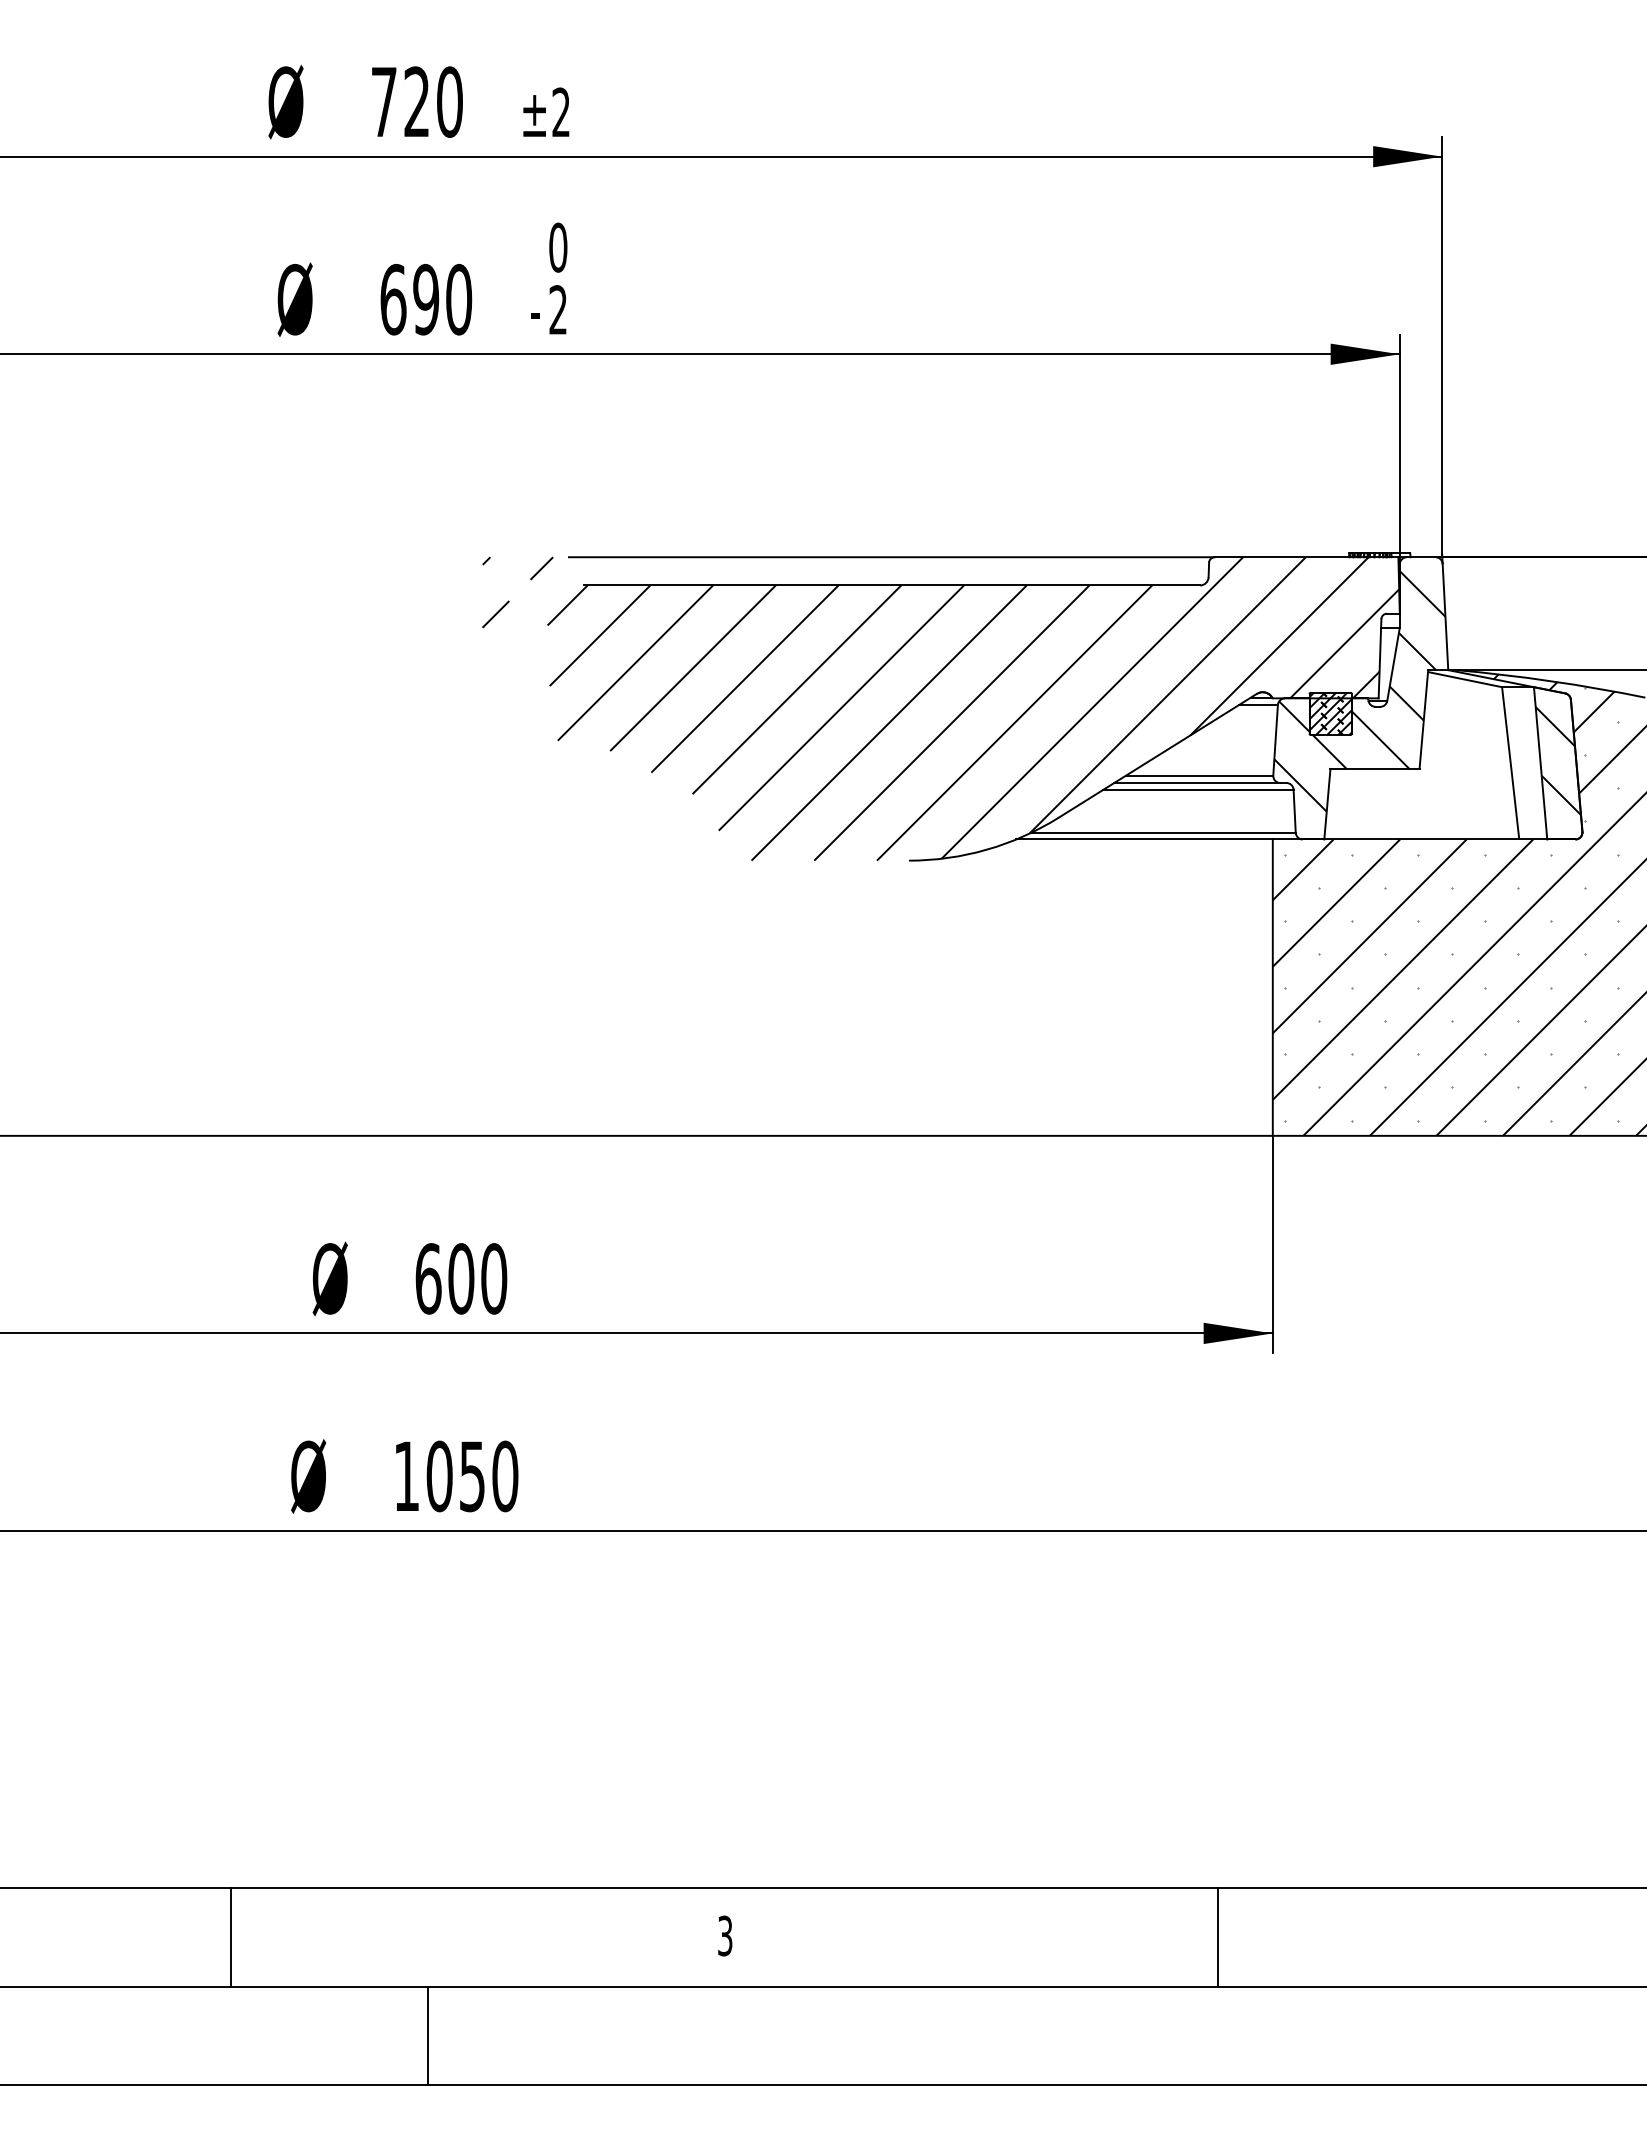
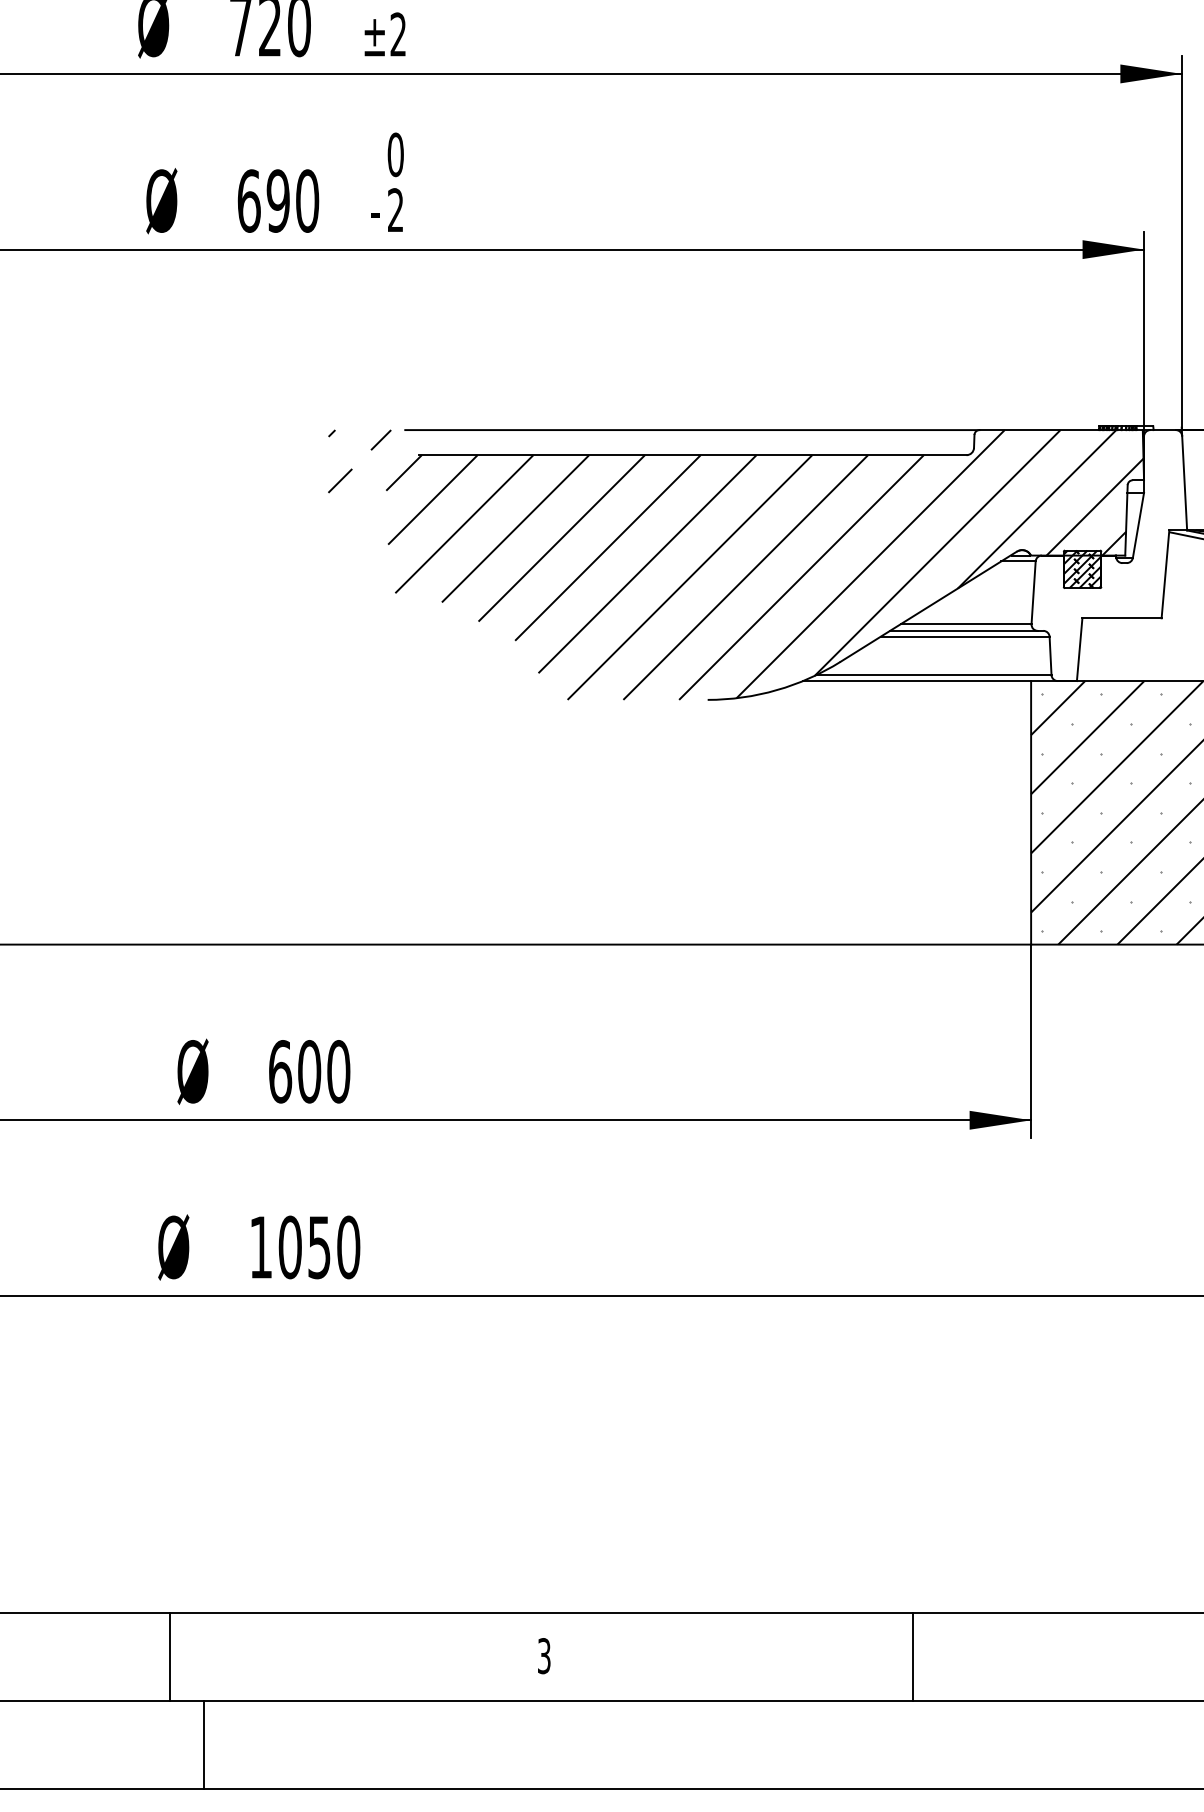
hatch: (1359, 691) -> (1108, 549), removed
line: (230, 1936) -> (170, 1656), moved
line: (1218, 1936) -> (913, 1656), moved
line: (428, 2035) -> (203, 1744), moved

